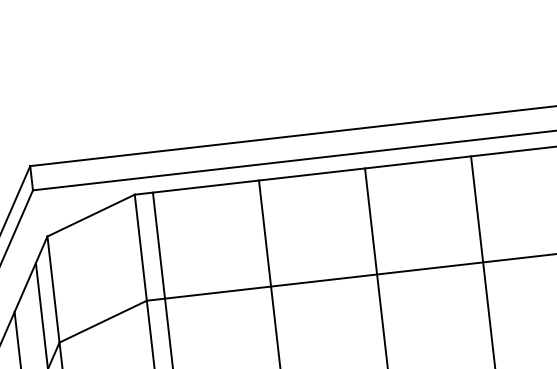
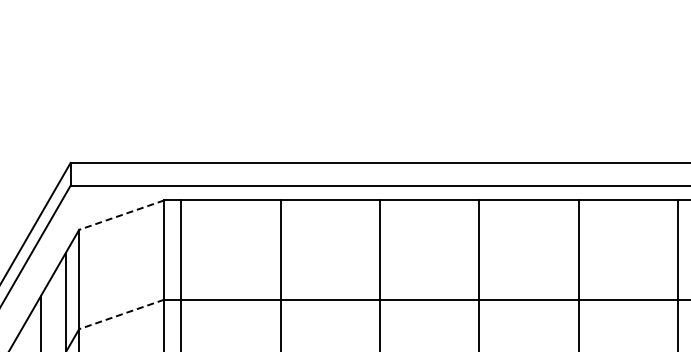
line: (90, 216) -> (121, 215), solid -> dashed
line: (102, 321) -> (121, 314), solid -> dashed

